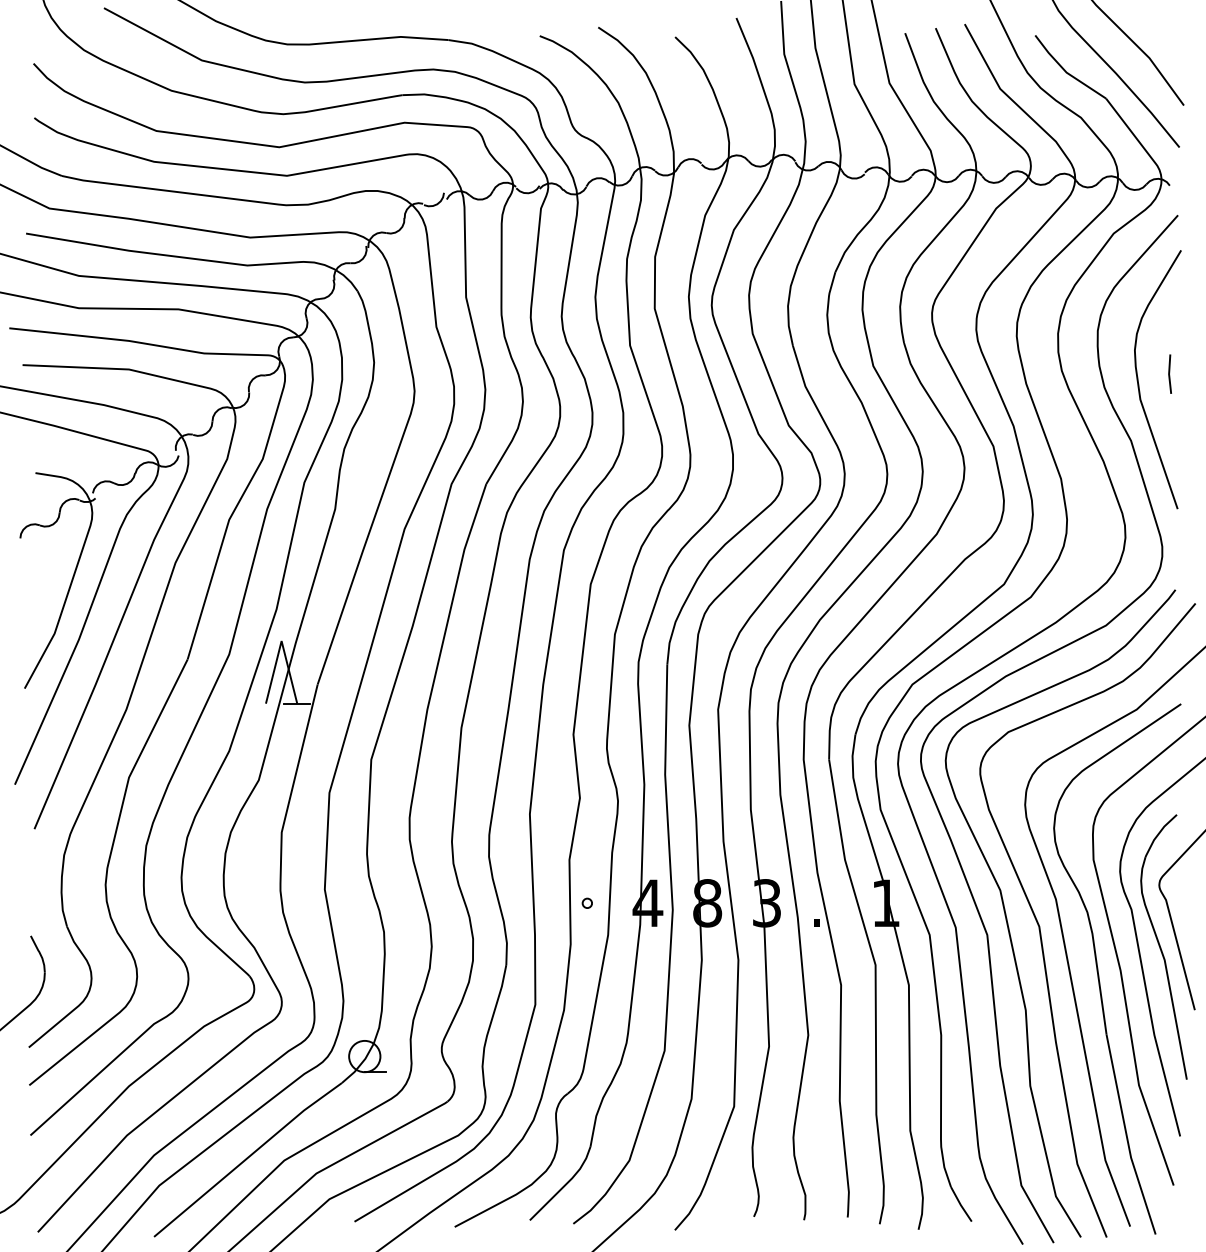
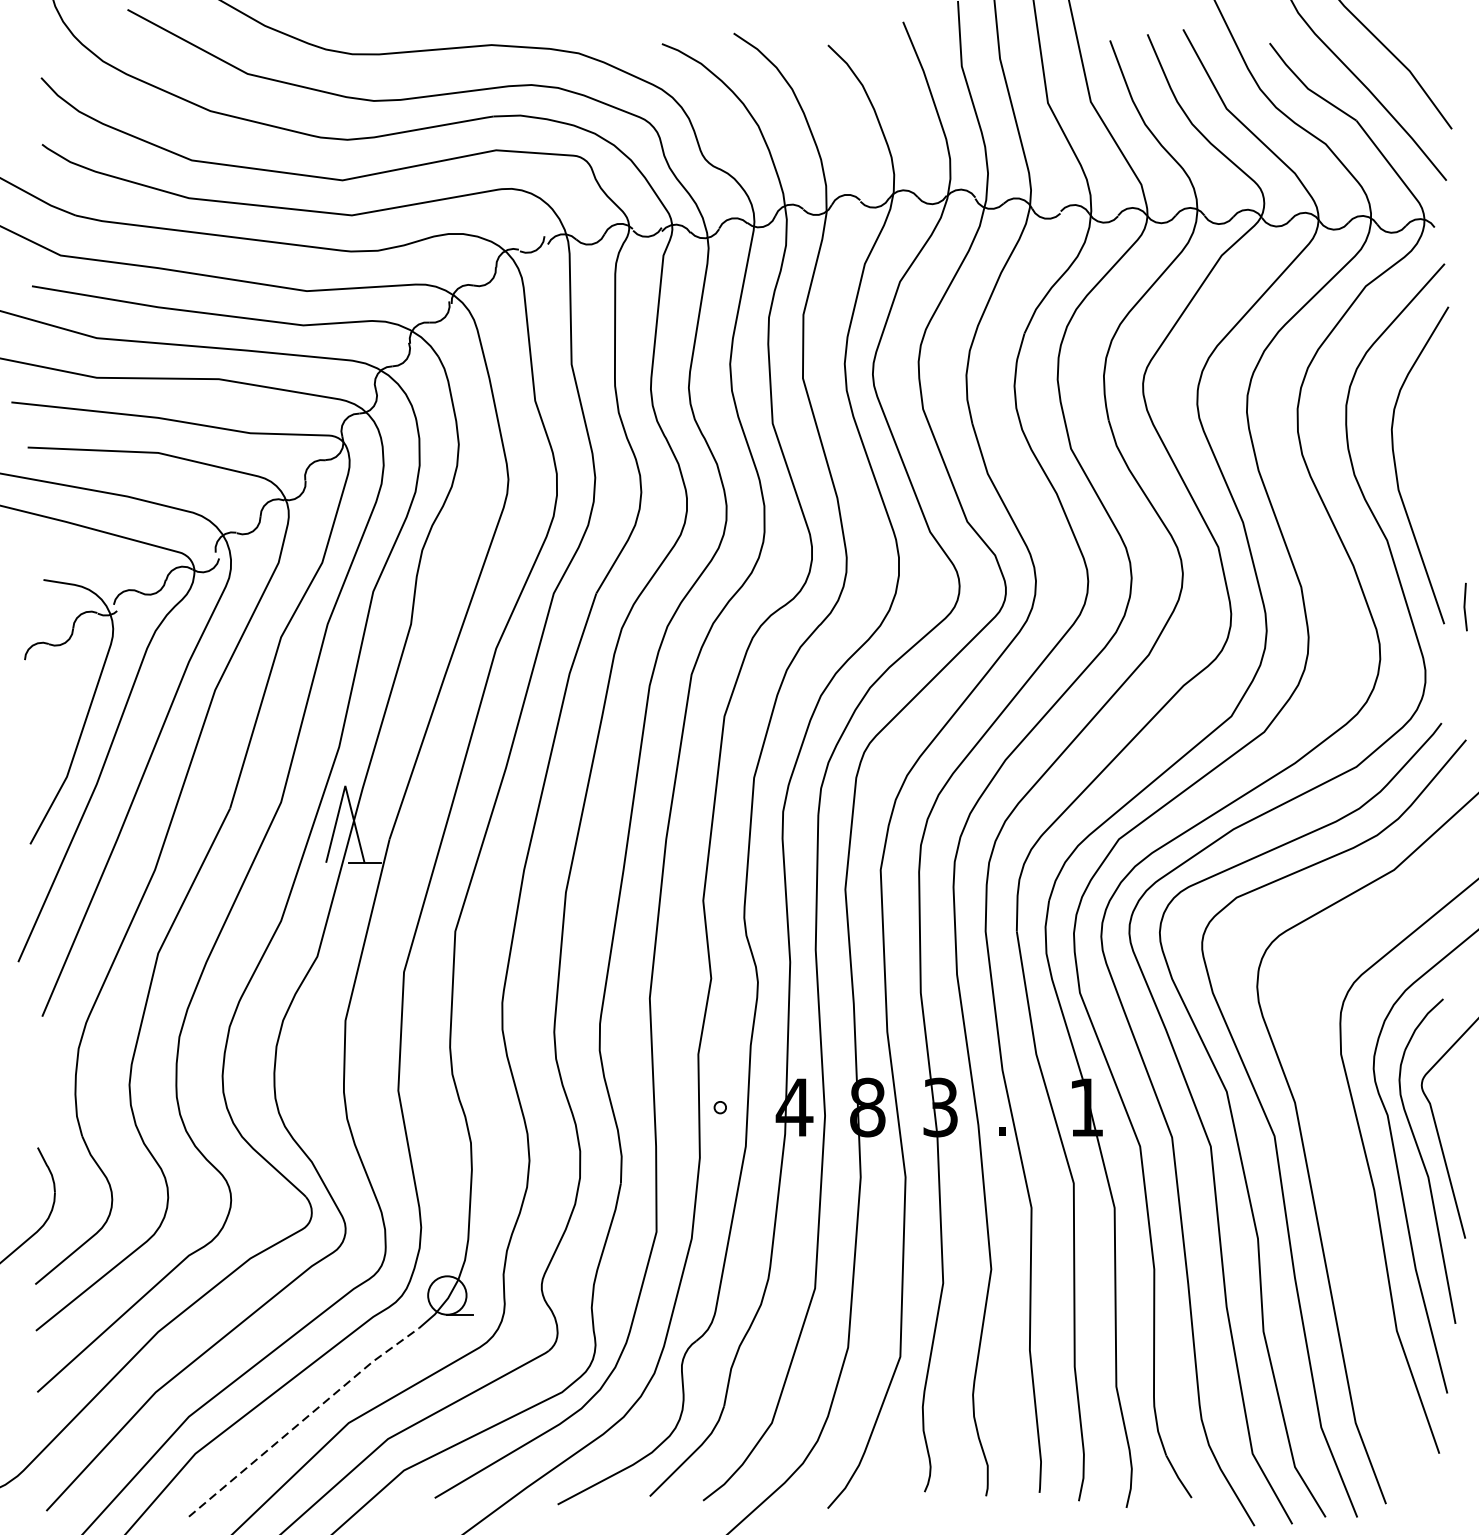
line: (1169, 373) -> (1464, 606), moved
part: (1098, 968) -> (1347, 1187), removed
line: (247, 1157) -> (303, 1419), solid -> dashed

